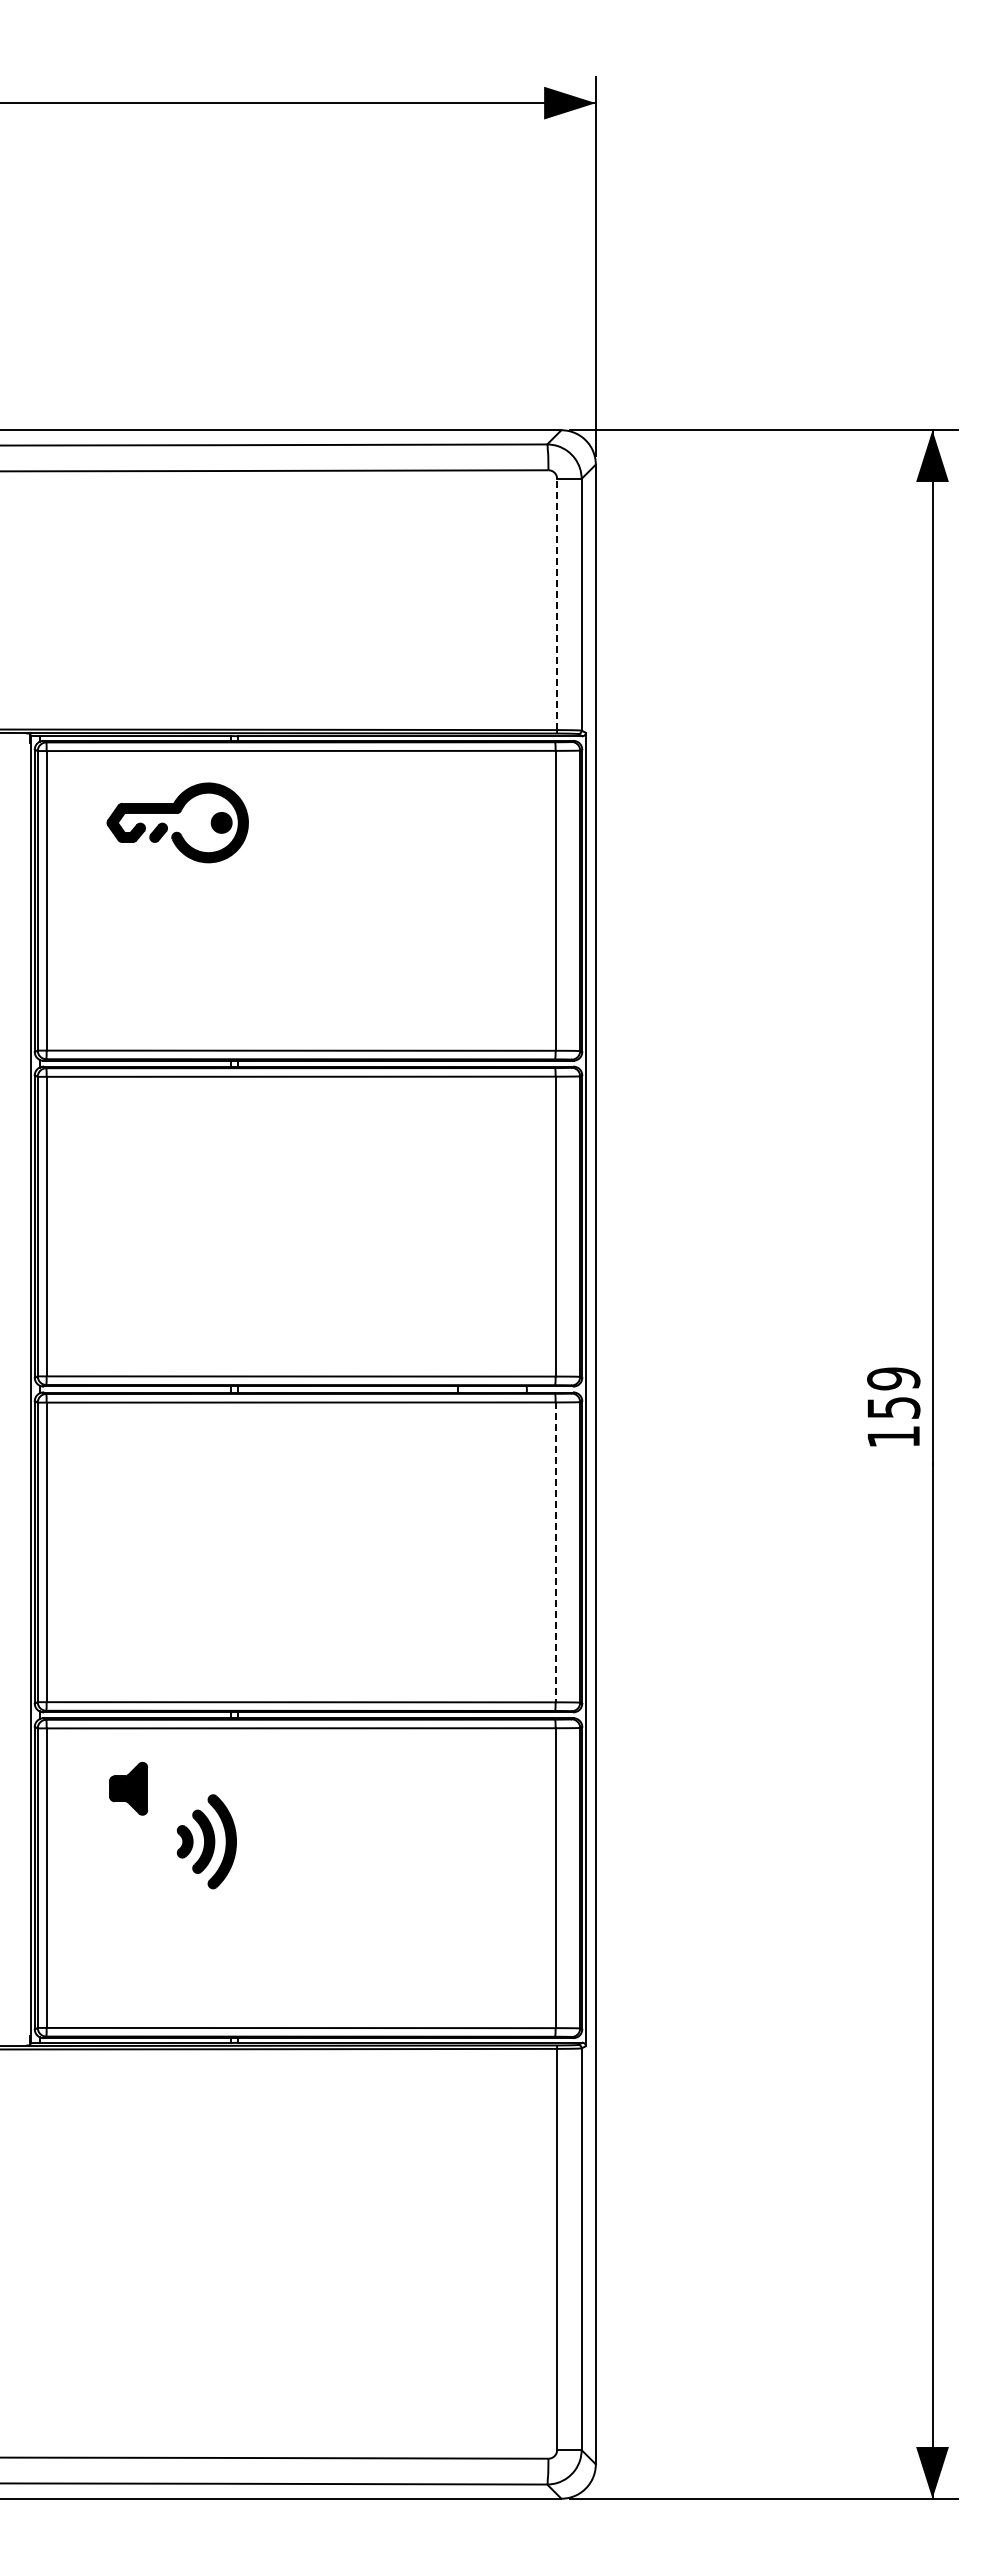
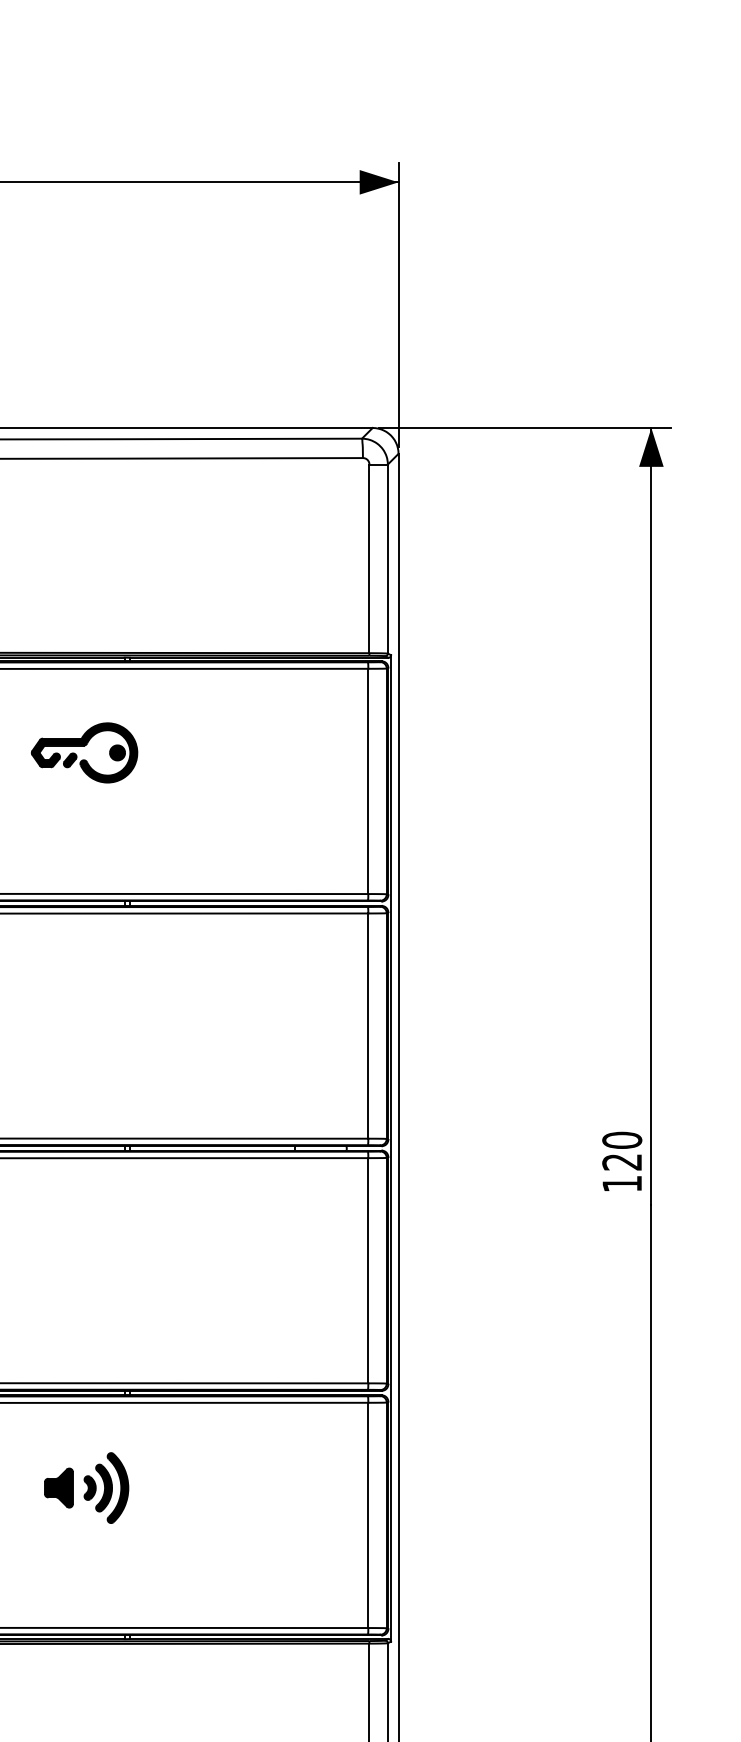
line: (557, 604) -> (369, 558), dashed -> solid
part: (177, 813) -> (84, 745), moved
text: (893, 1392) -> (622, 1150), 159 -> 120
line: (555, 1552) -> (368, 1270), dashed -> solid
part: (128, 1788) -> (58, 1487), moved

